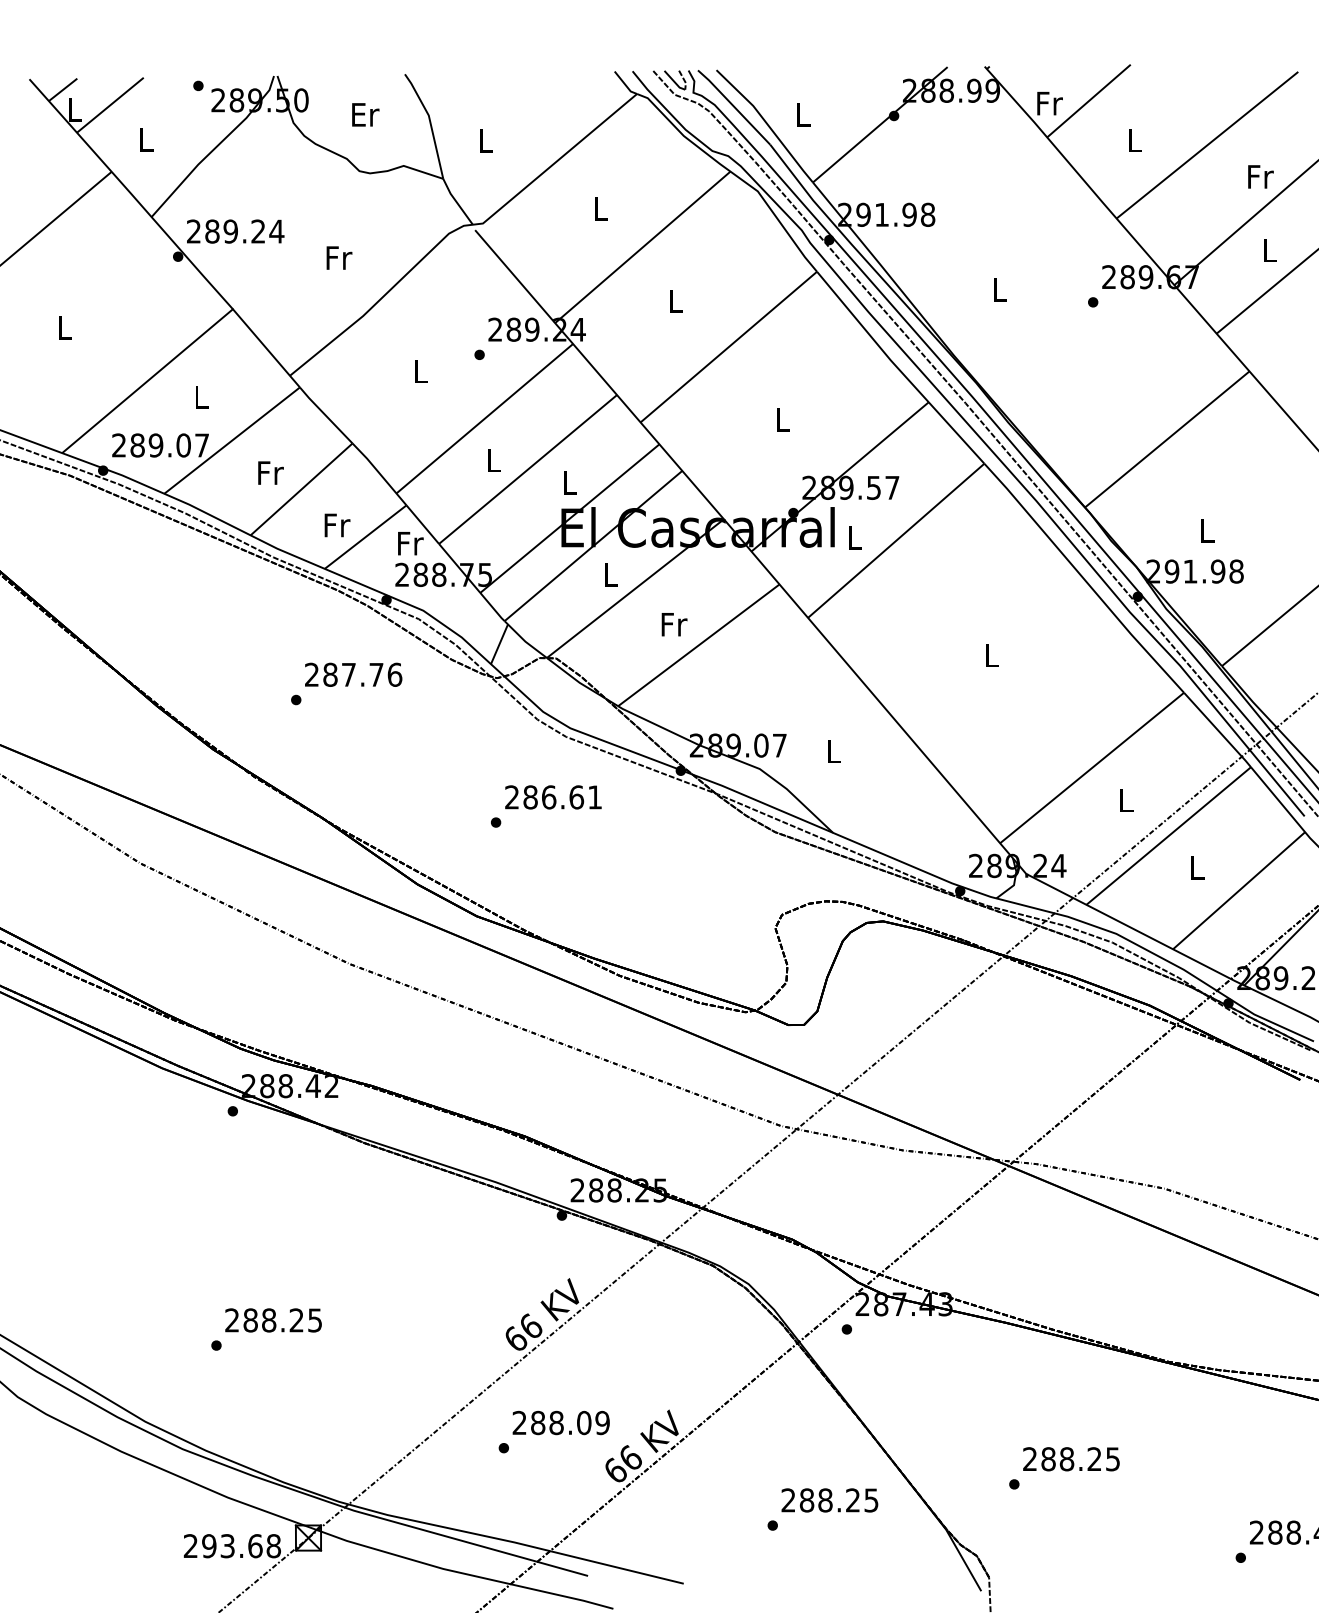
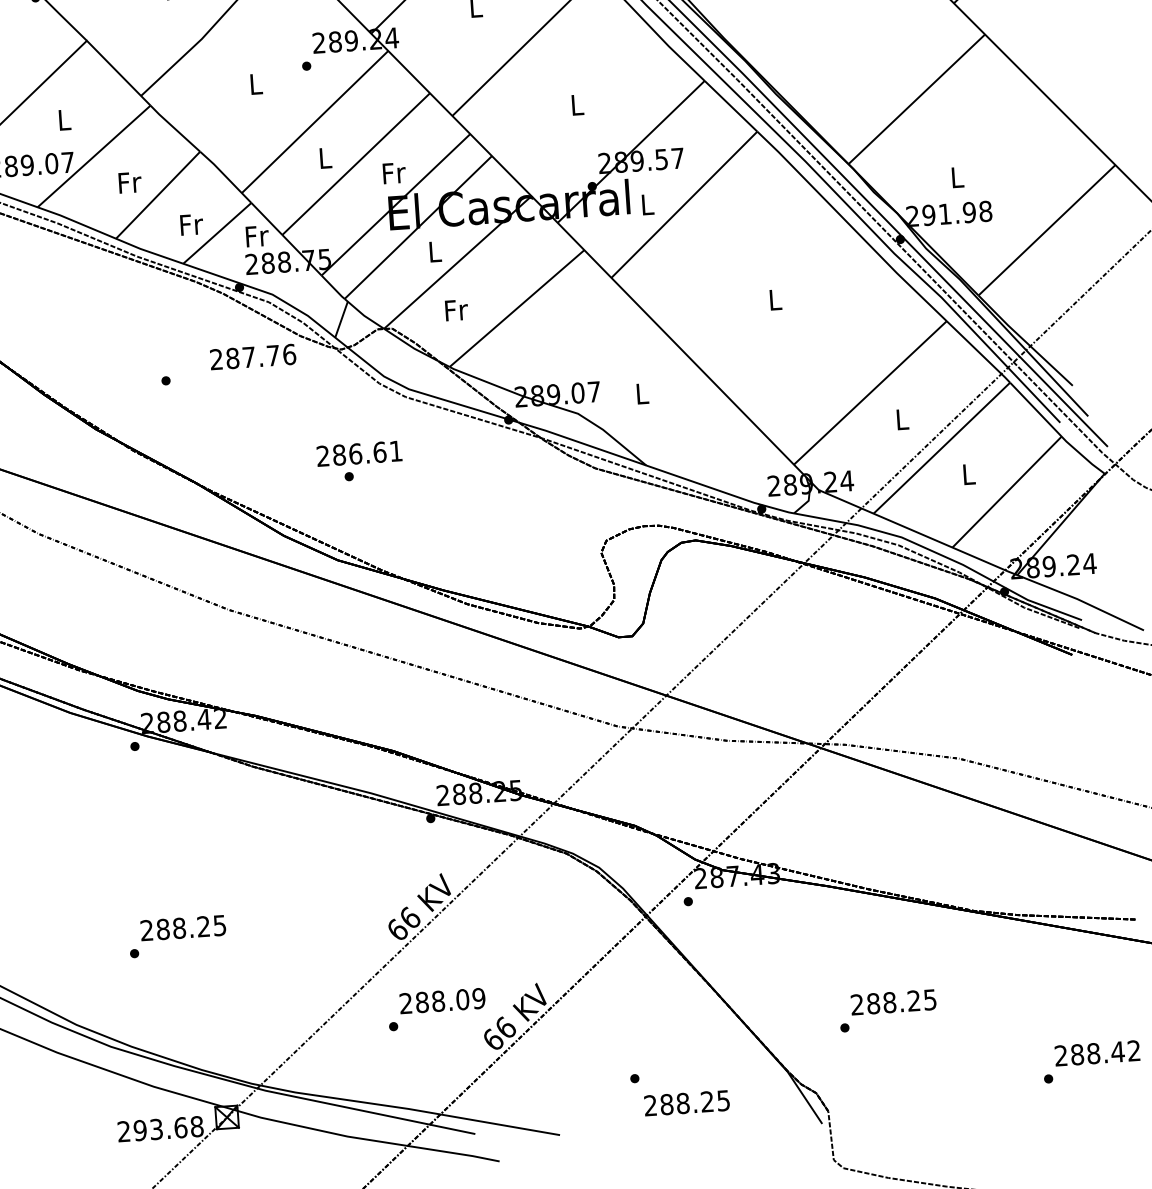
text: (570, 482) -> (394, 173), L -> Fr
text: (674, 624) -> (456, 310), moved
text: (353, 674) -> (253, 356), moved
text: (553, 797) -> (359, 453), moved
text: (829, 1500) -> (686, 1103), moved

